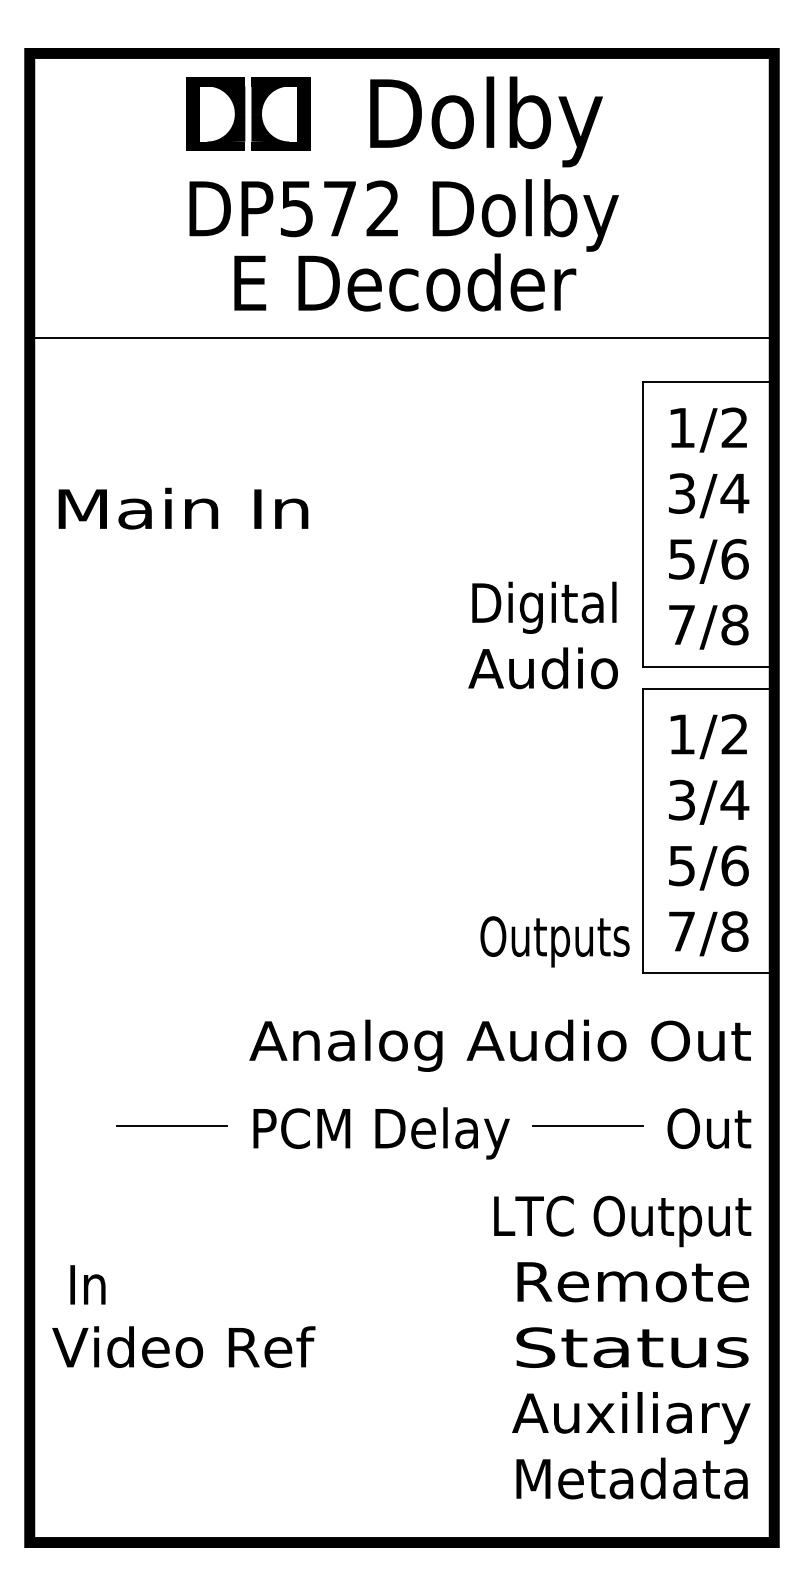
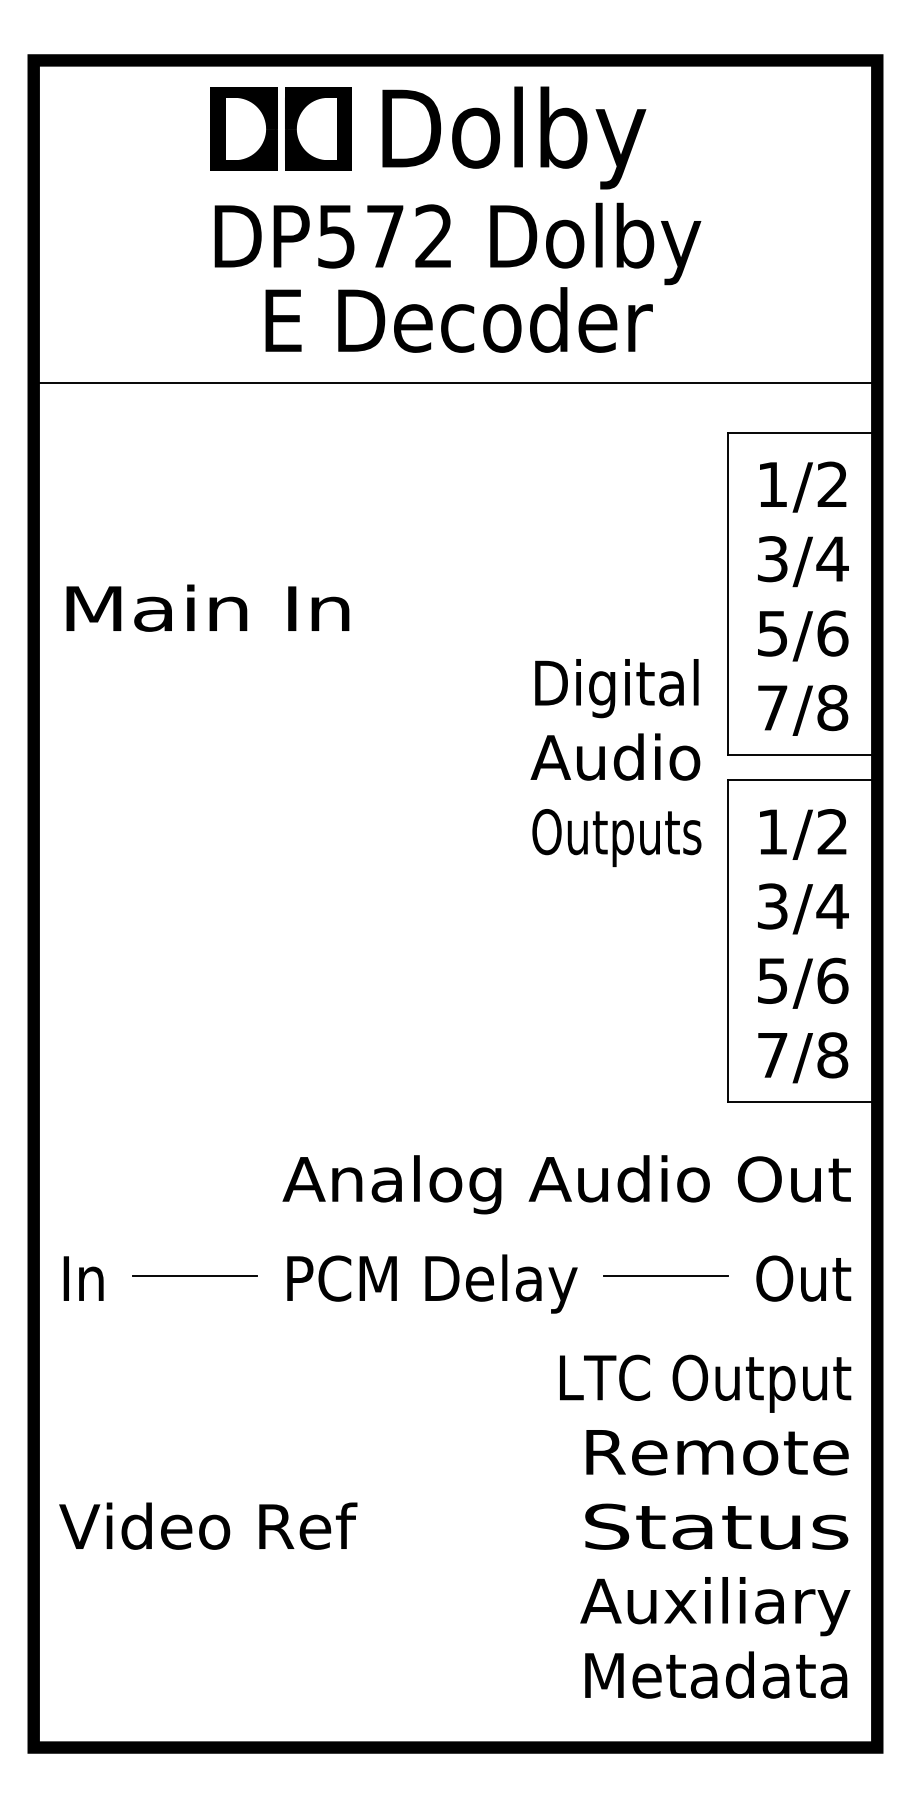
text: (486, 121) -> (514, 137), moved
text: (183, 508) -> (207, 607), moved
text: (554, 941) -> (616, 837), moved
text: (87, 1284) -> (83, 1278), moved

